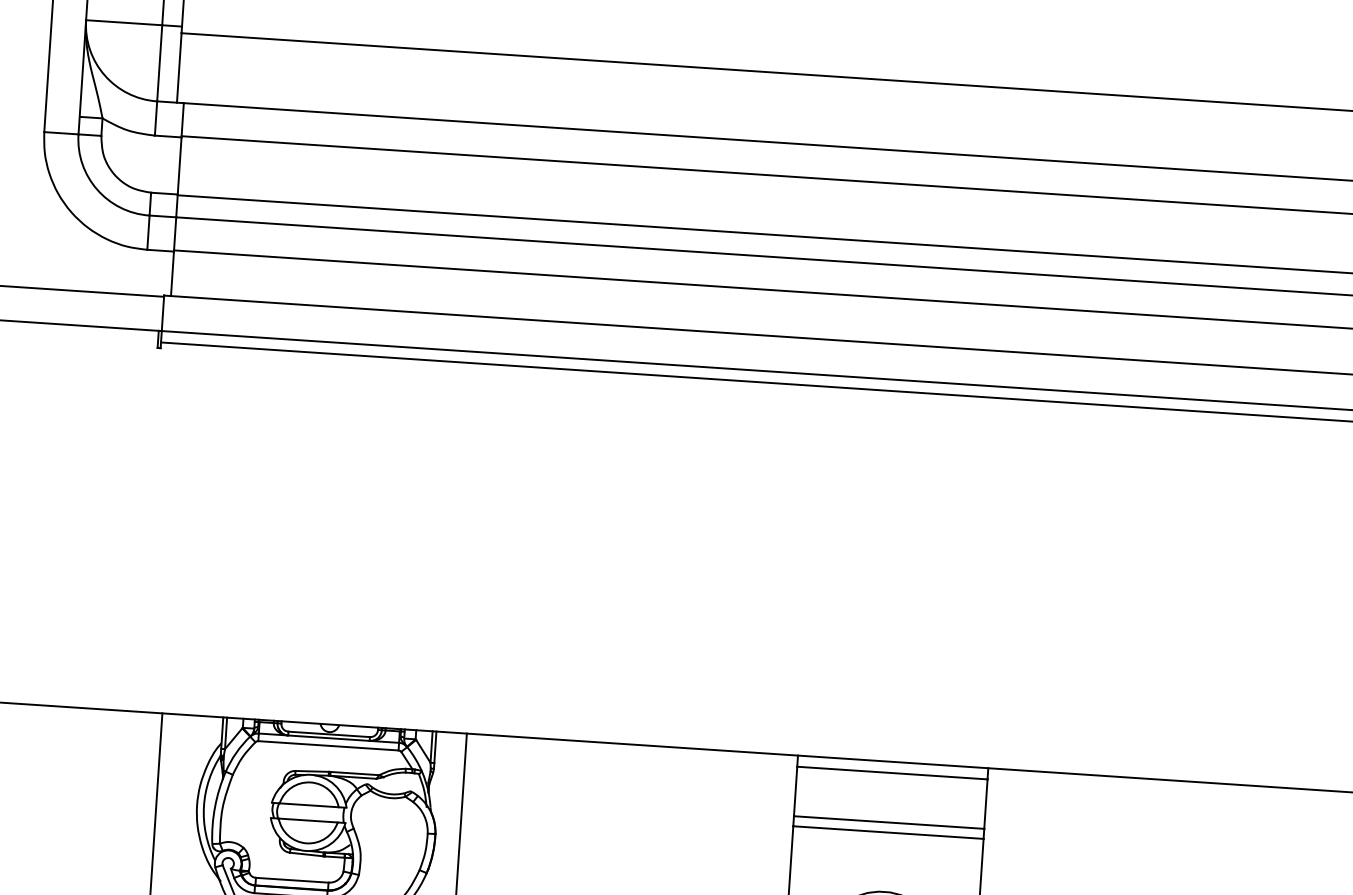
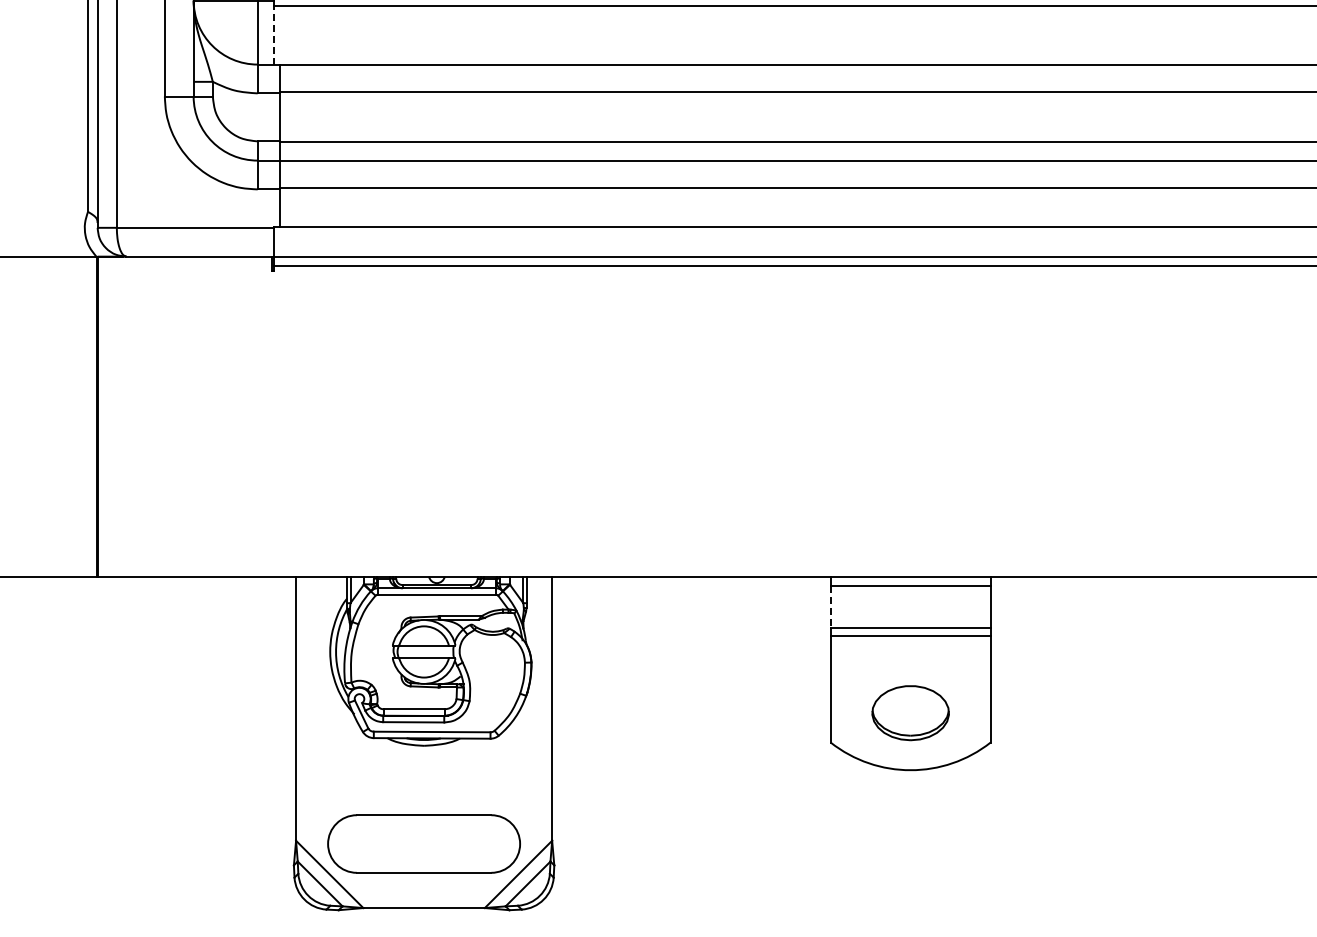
line: (179, 66) -> (274, 34), solid -> dashed
line: (795, 790) -> (830, 606), solid -> dashed

